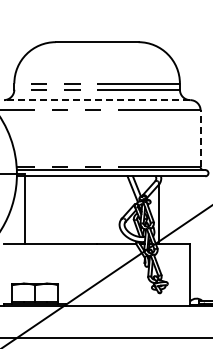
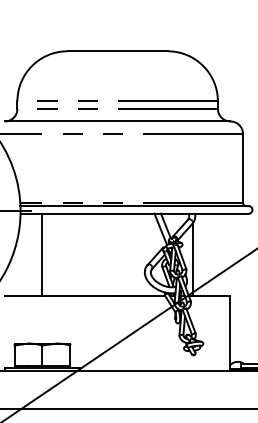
line: (96, 100) -> (116, 121), dashed -> solid
line: (200, 138) -> (242, 167), dashed -> solid
line: (24, 210) -> (41, 255), moved

